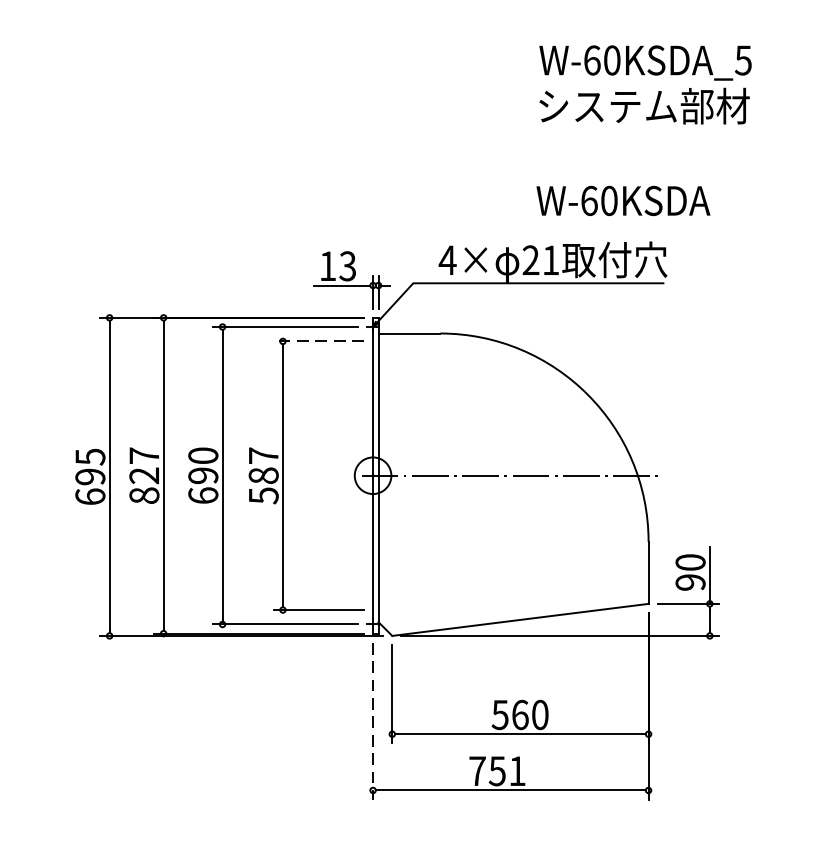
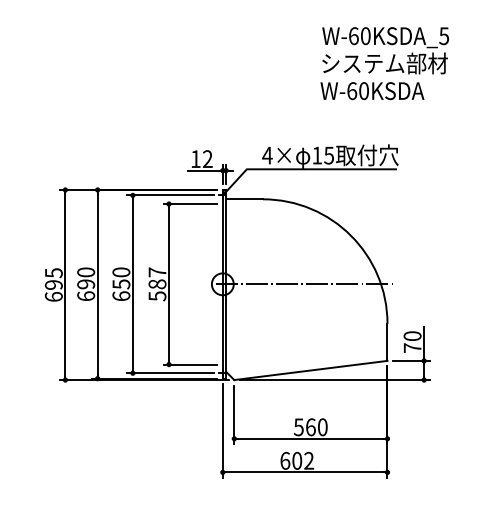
text: (623, 201) -> (372, 91), moved
text: (539, 260) -> (322, 155), 21 -> 15
text: (347, 266) -> (207, 159), 13 -> 12
line: (318, 342) -> (190, 204), dashed -> solid
text: (144, 476) -> (86, 284), 827 -> 690
text: (203, 476) -> (121, 284), 690 -> 650
text: (690, 583) -> (412, 348), 90 -> 70
line: (372, 722) -> (222, 431), dashed -> solid
text: (498, 770) -> (297, 460), 751 -> 602

